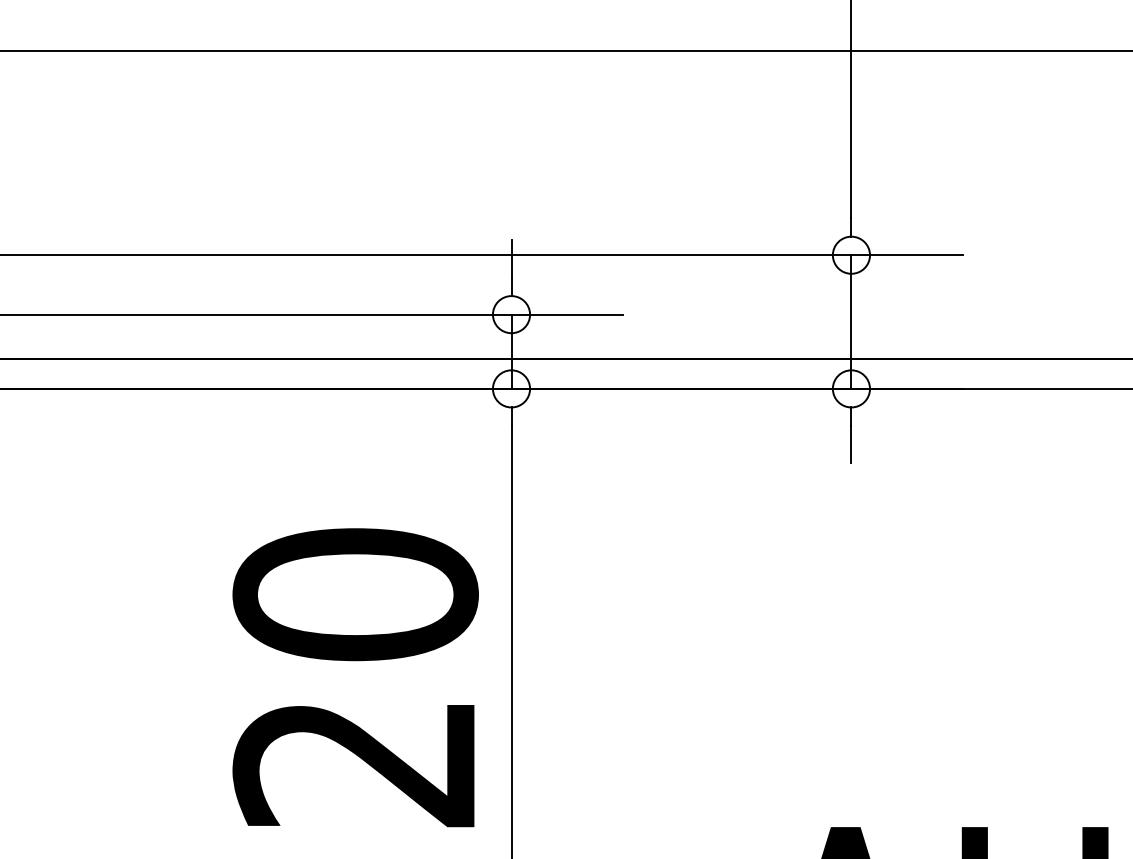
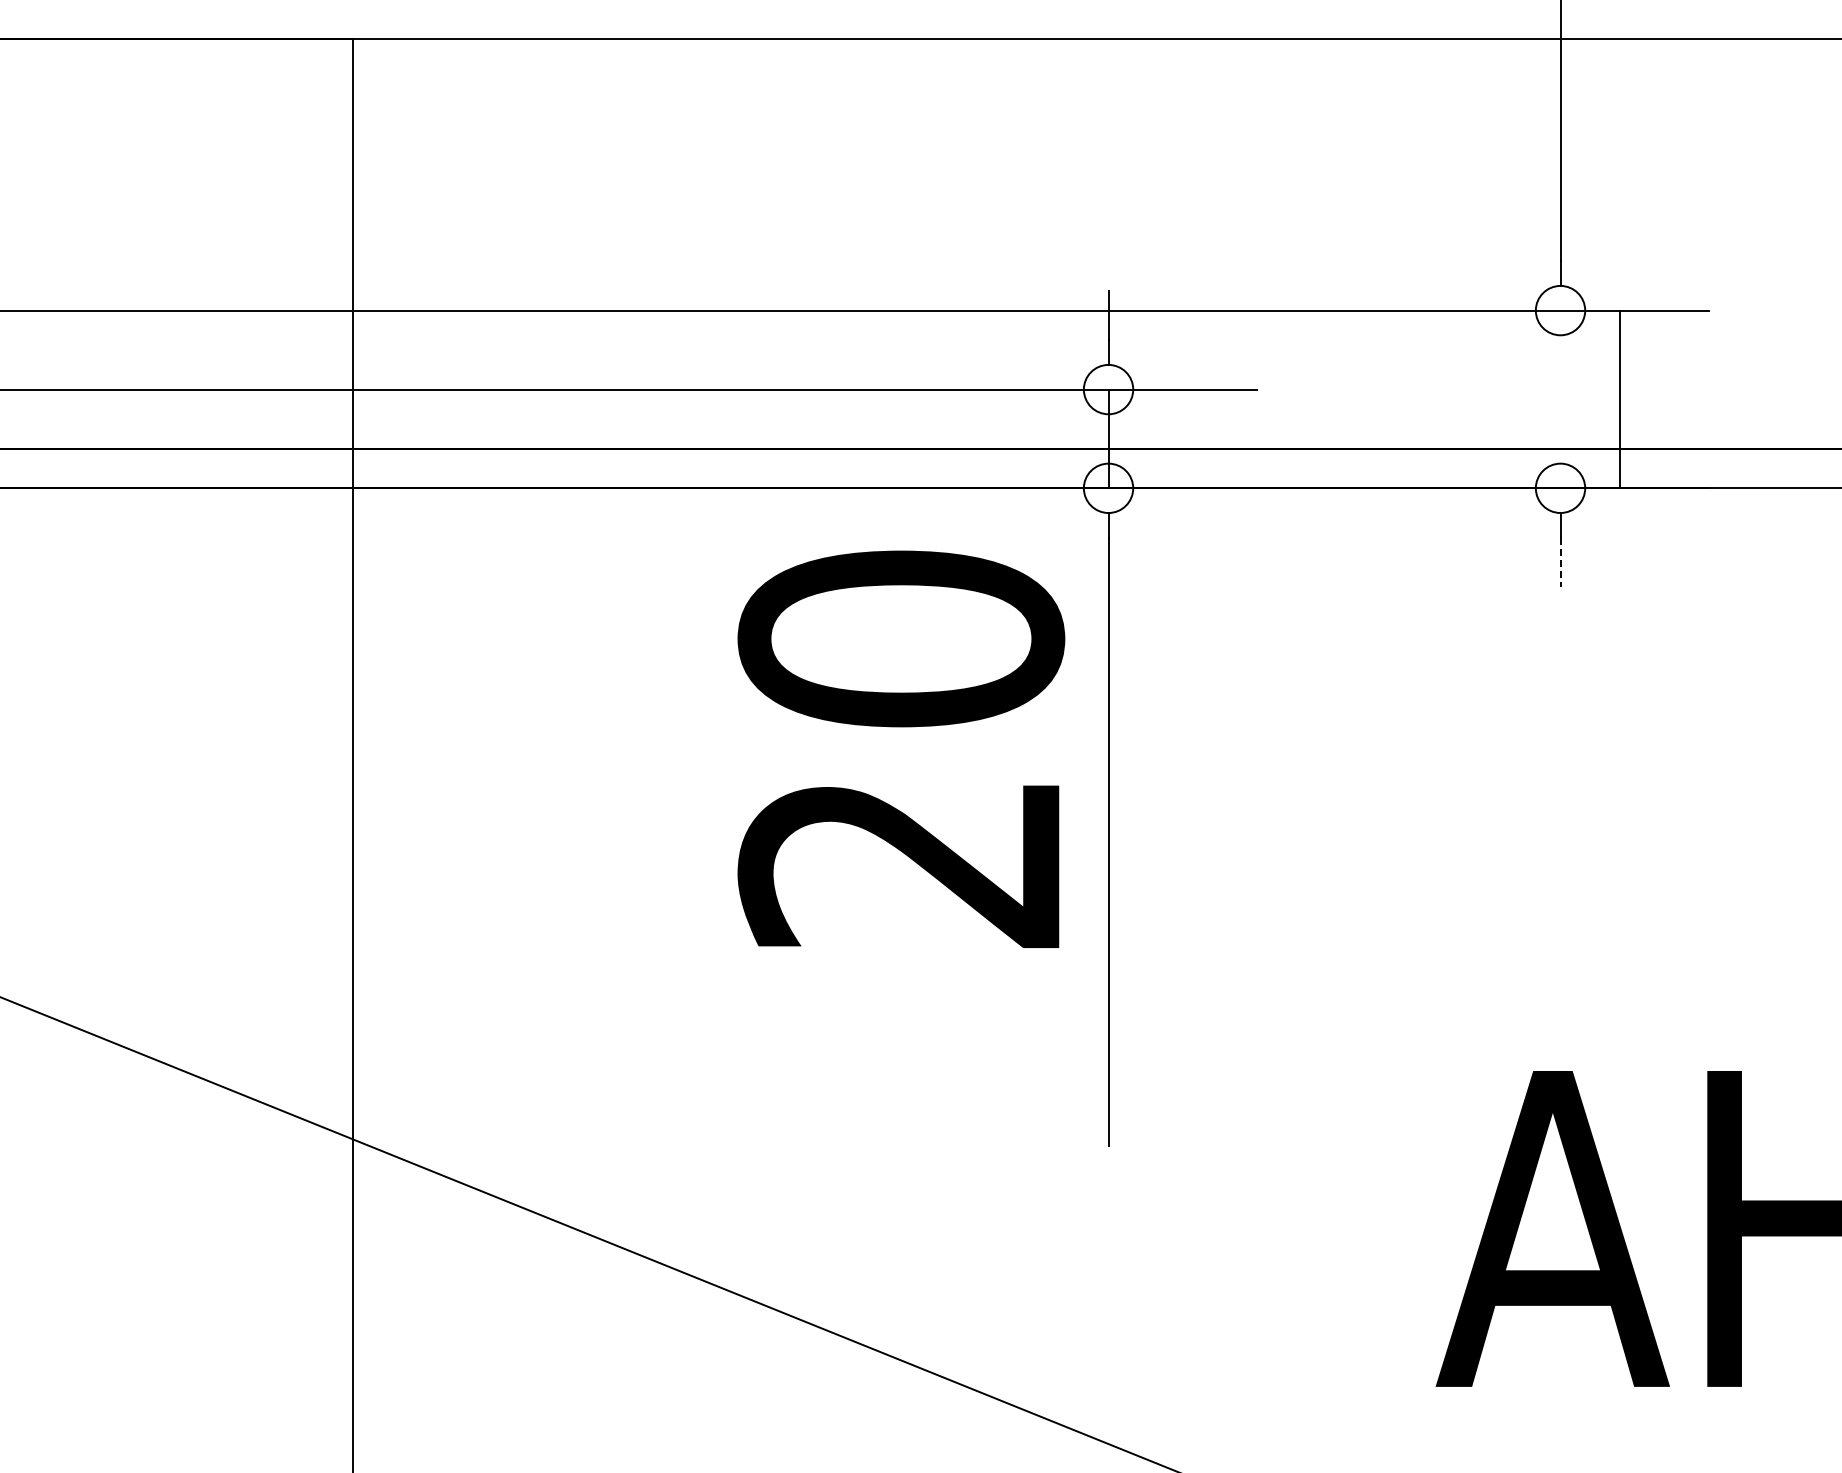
line: (851, 322) -> (1619, 399), moved
line: (851, 444) -> (1560, 562), solid -> dashed
text: (355, 677) -> (901, 748), moved

